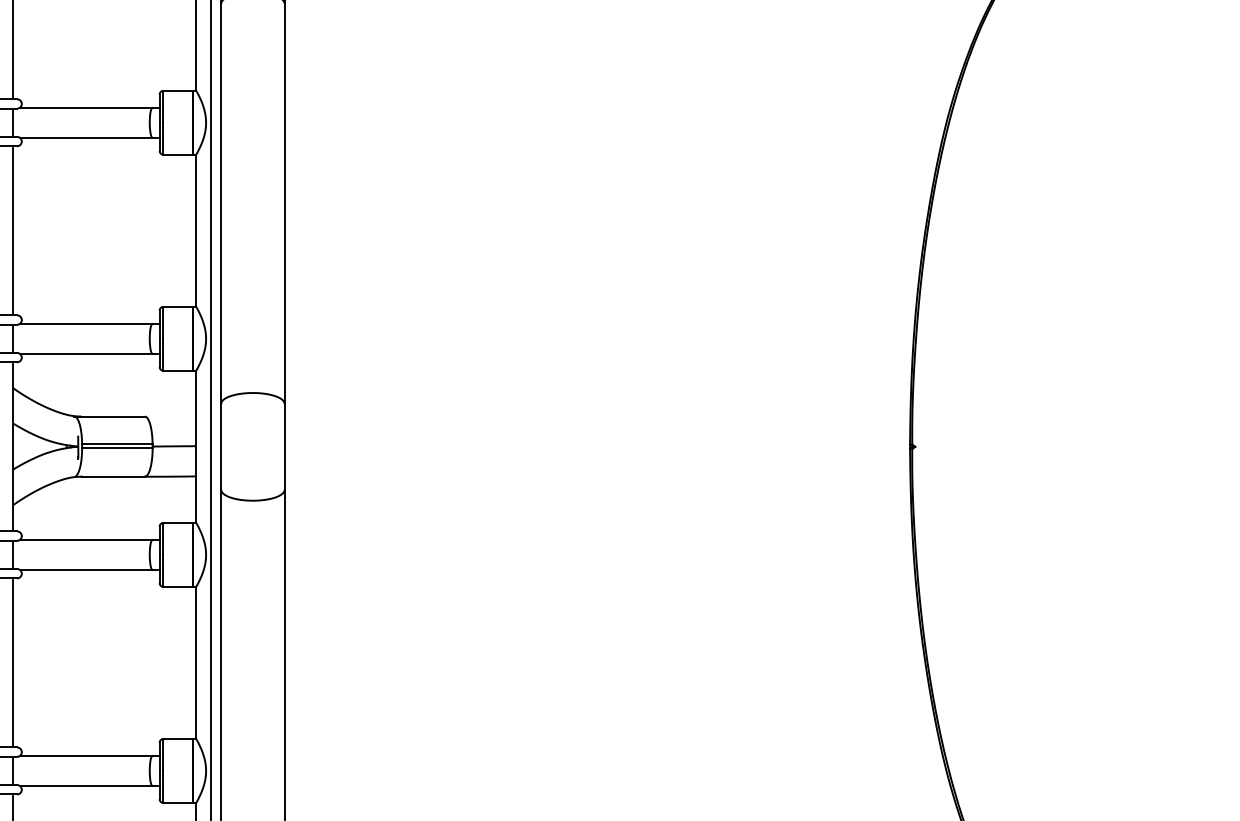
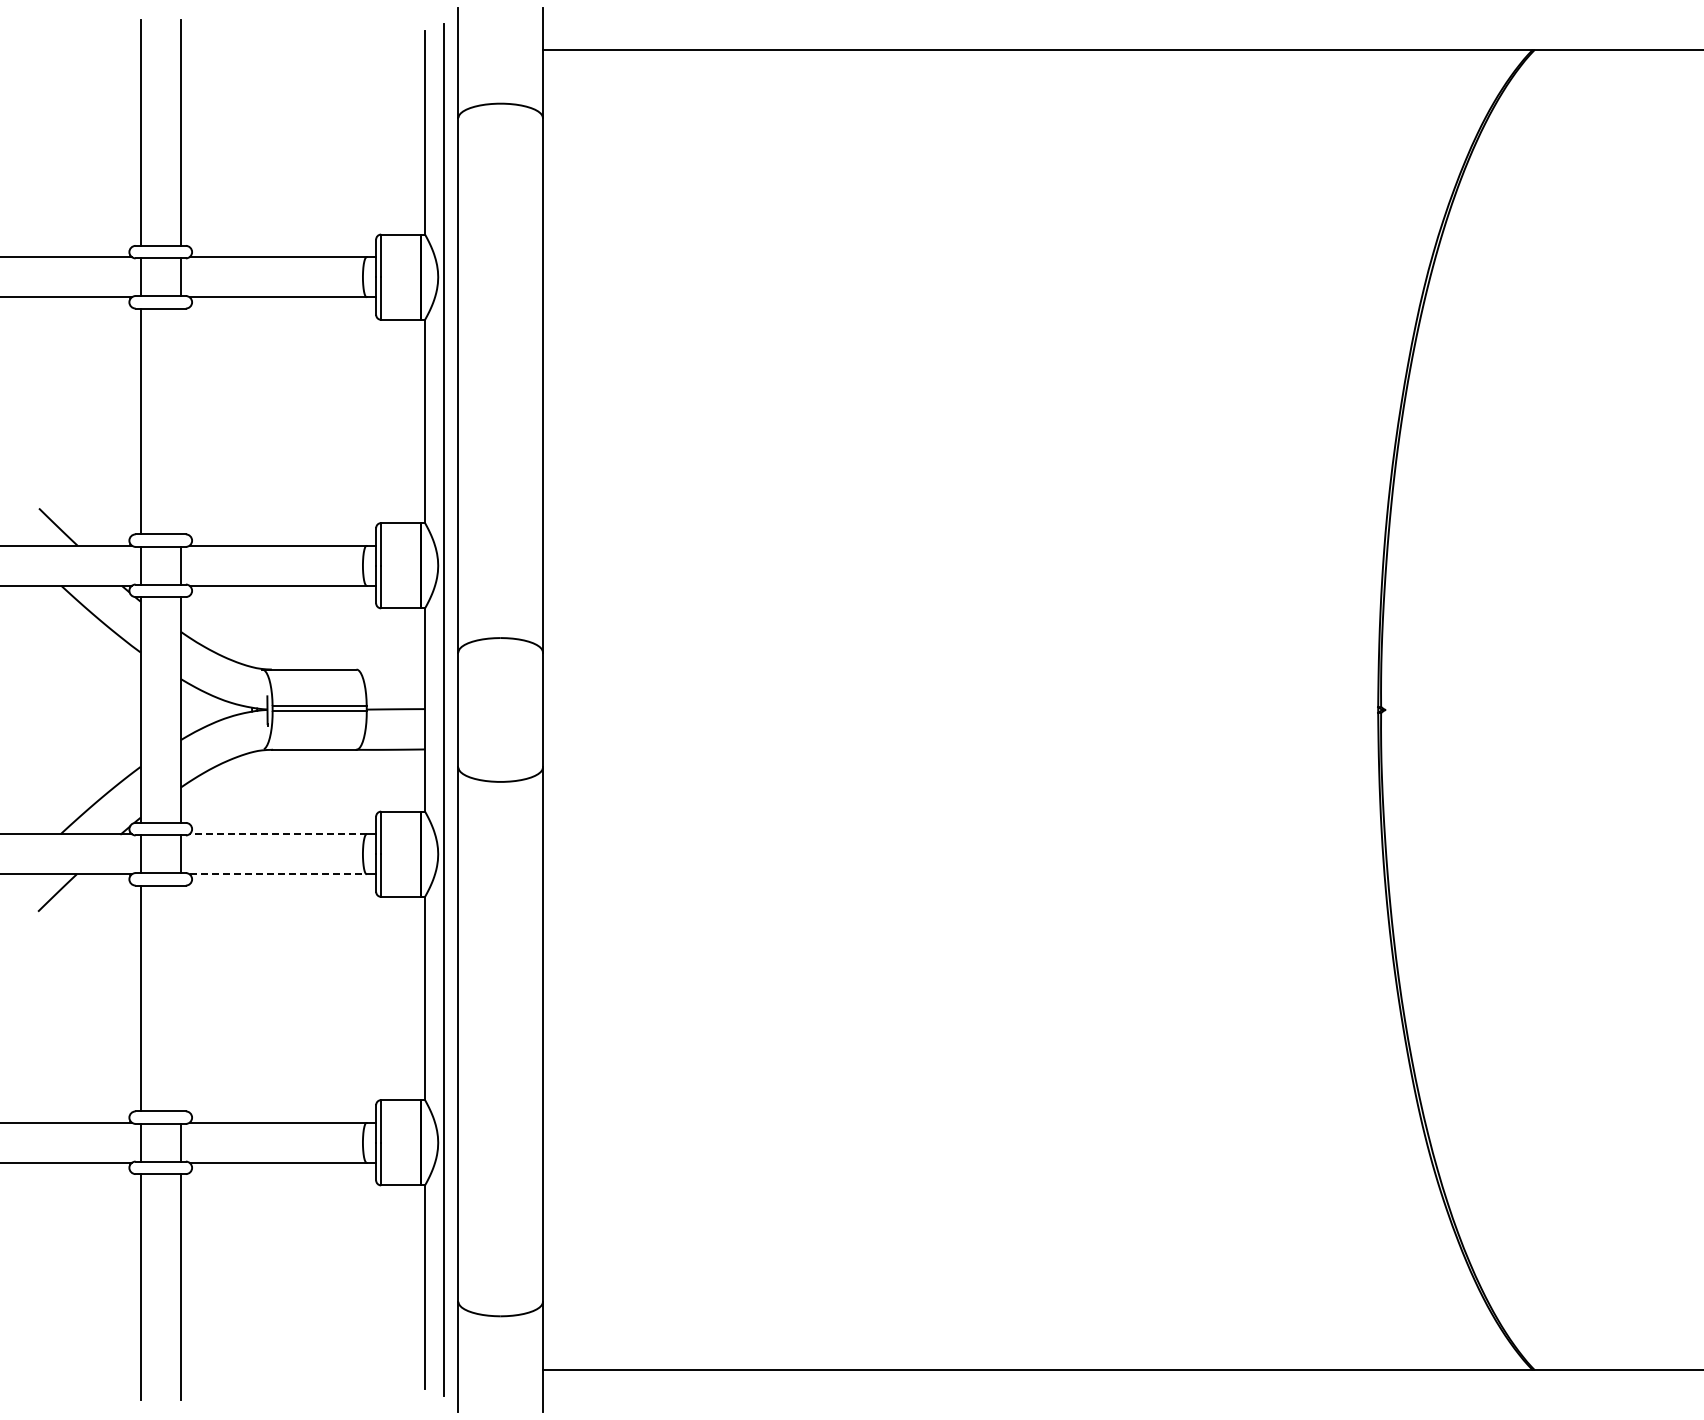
line: (13, 230) -> (180, 421), removed
line: (86, 540) -> (278, 834), solid -> dashed
line: (86, 570) -> (278, 874), solid -> dashed
line: (13, 662) -> (180, 998), removed

